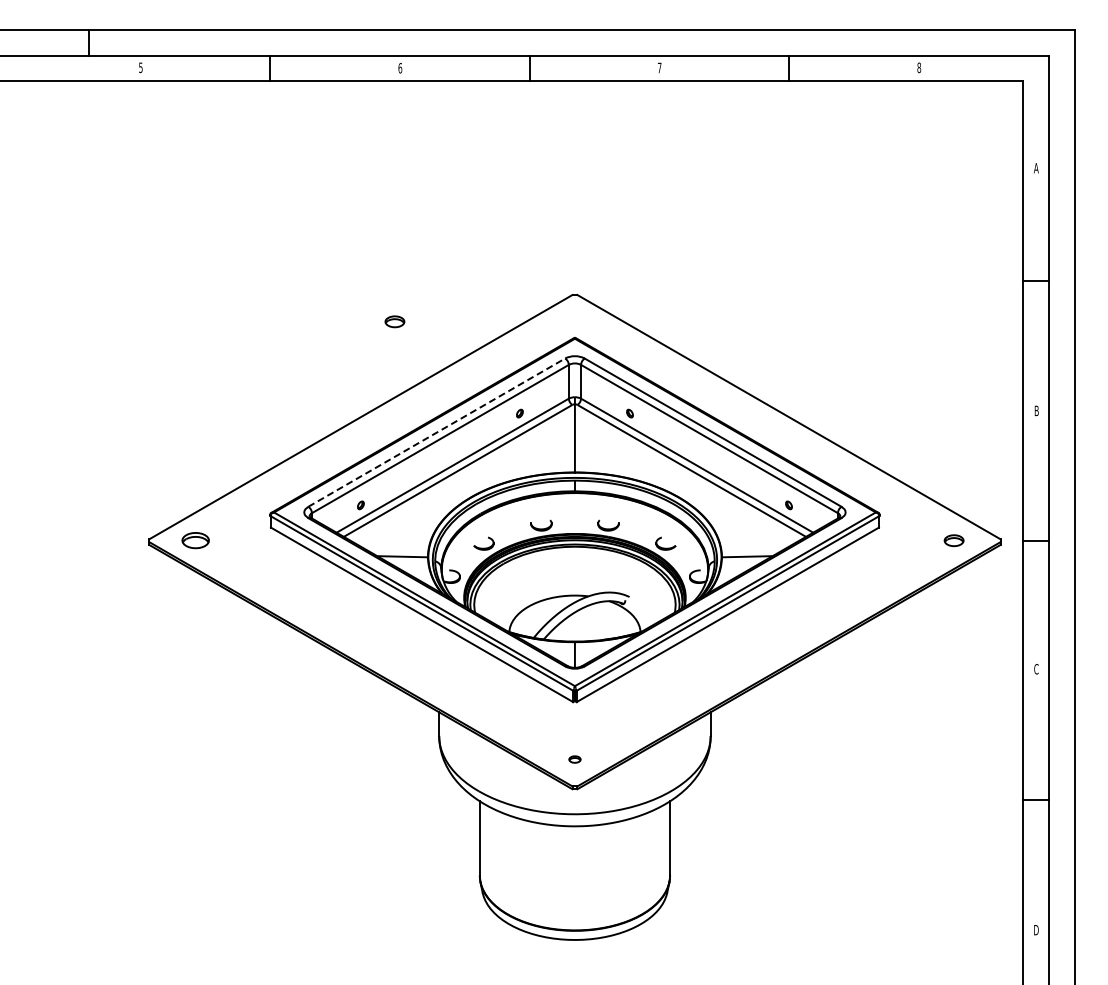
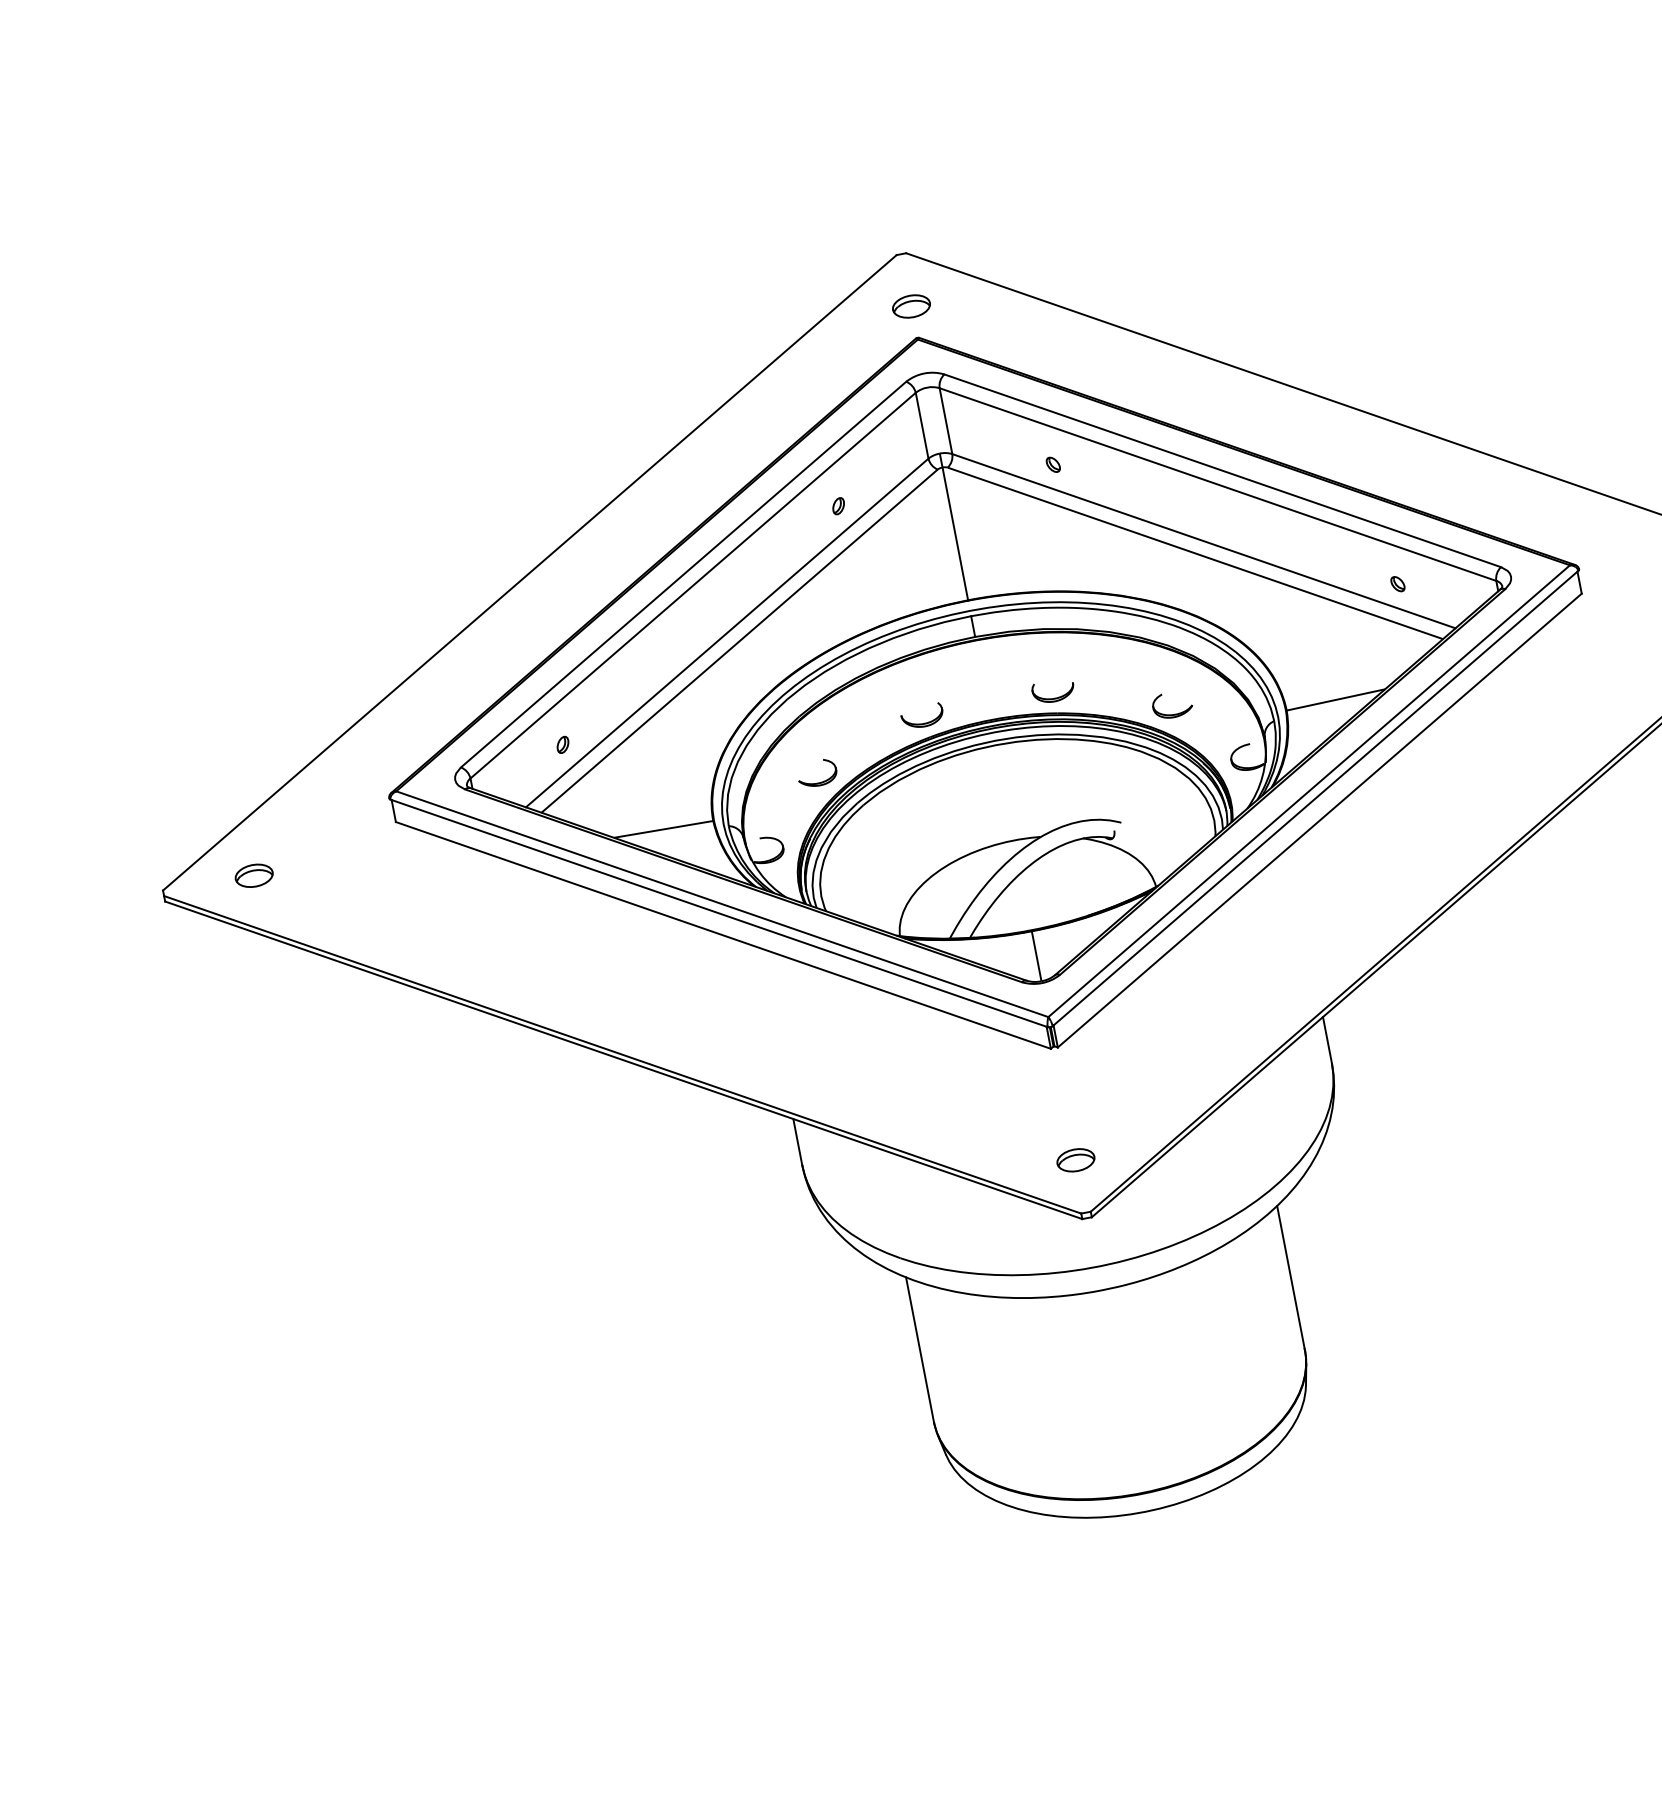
part: (394, 321) -> (910, 306), moved
line: (437, 432) -> (685, 573), dashed -> solid
part: (195, 540) -> (253, 875), size x0.71
part: (574, 759) -> (1075, 1160), size x1.67

